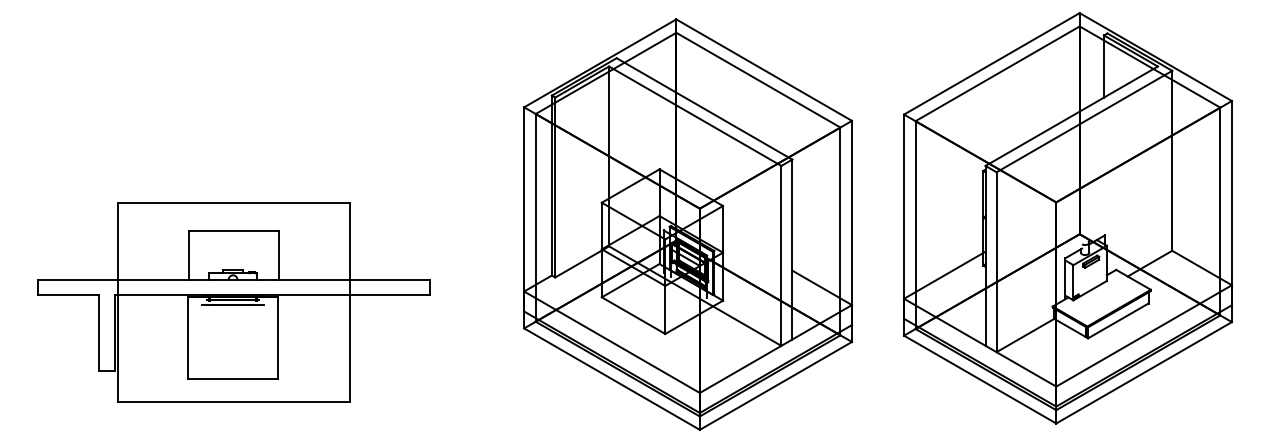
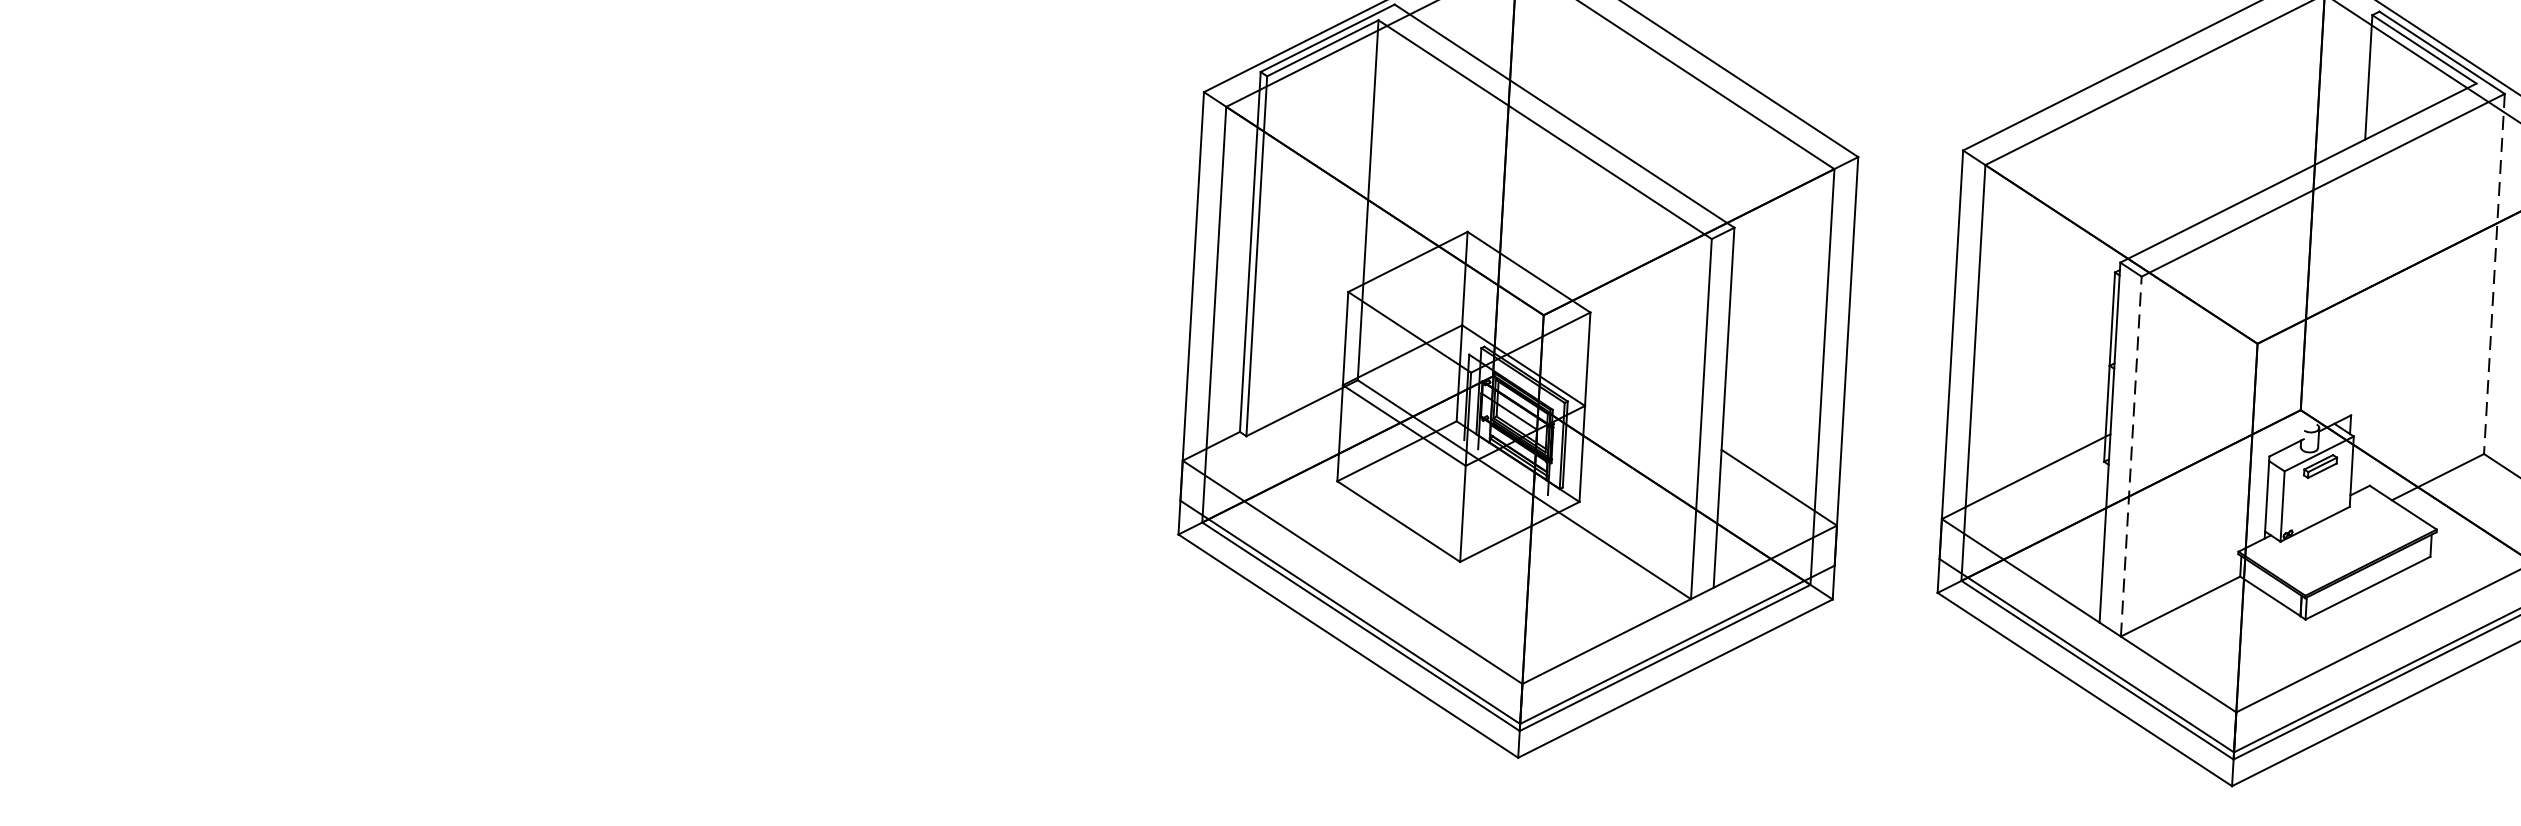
line: (1172, 160) -> (2494, 273), solid -> dashed
line: (996, 262) -> (2131, 457), solid -> dashed
part: (233, 302) -> (599, 449), removed

